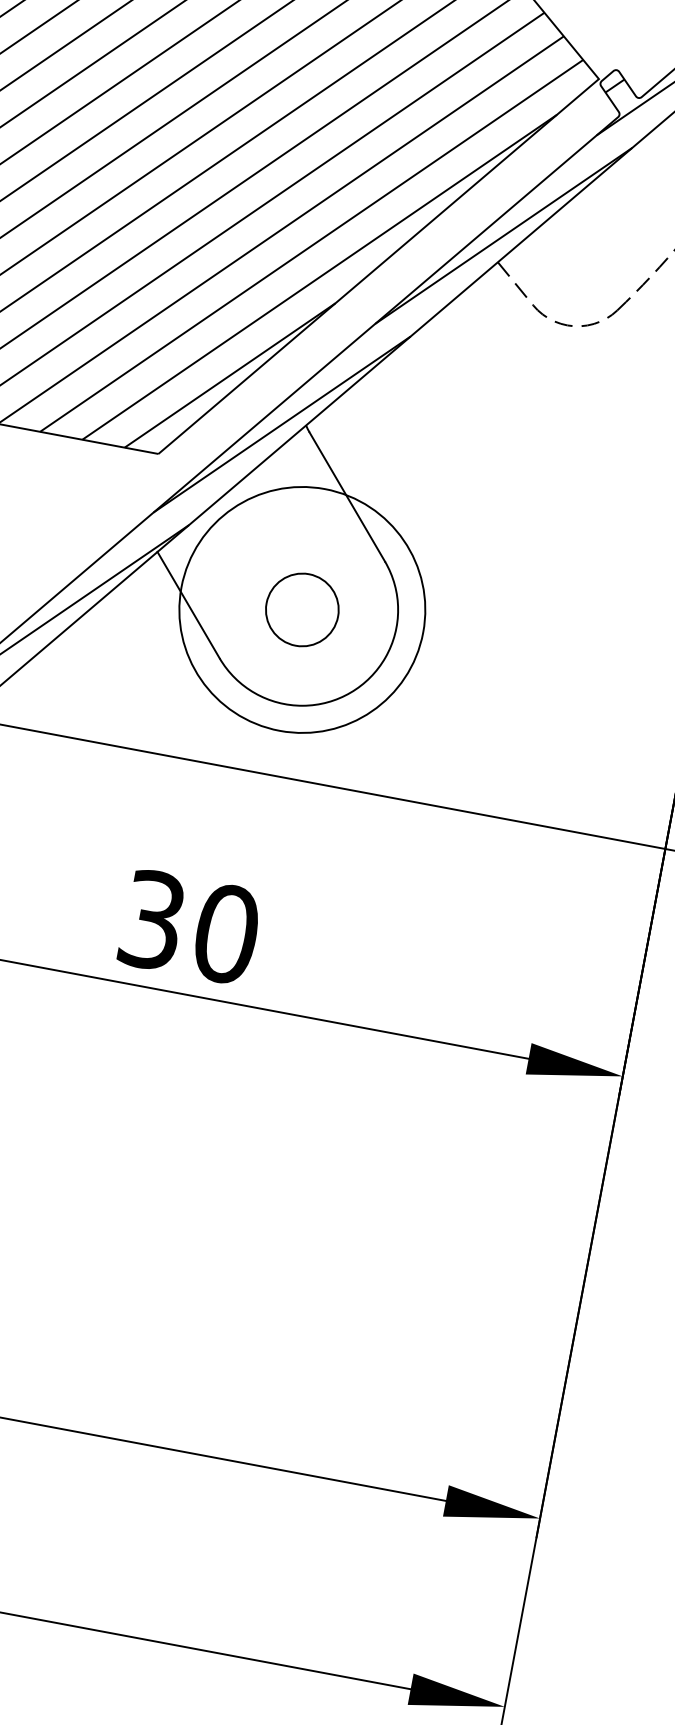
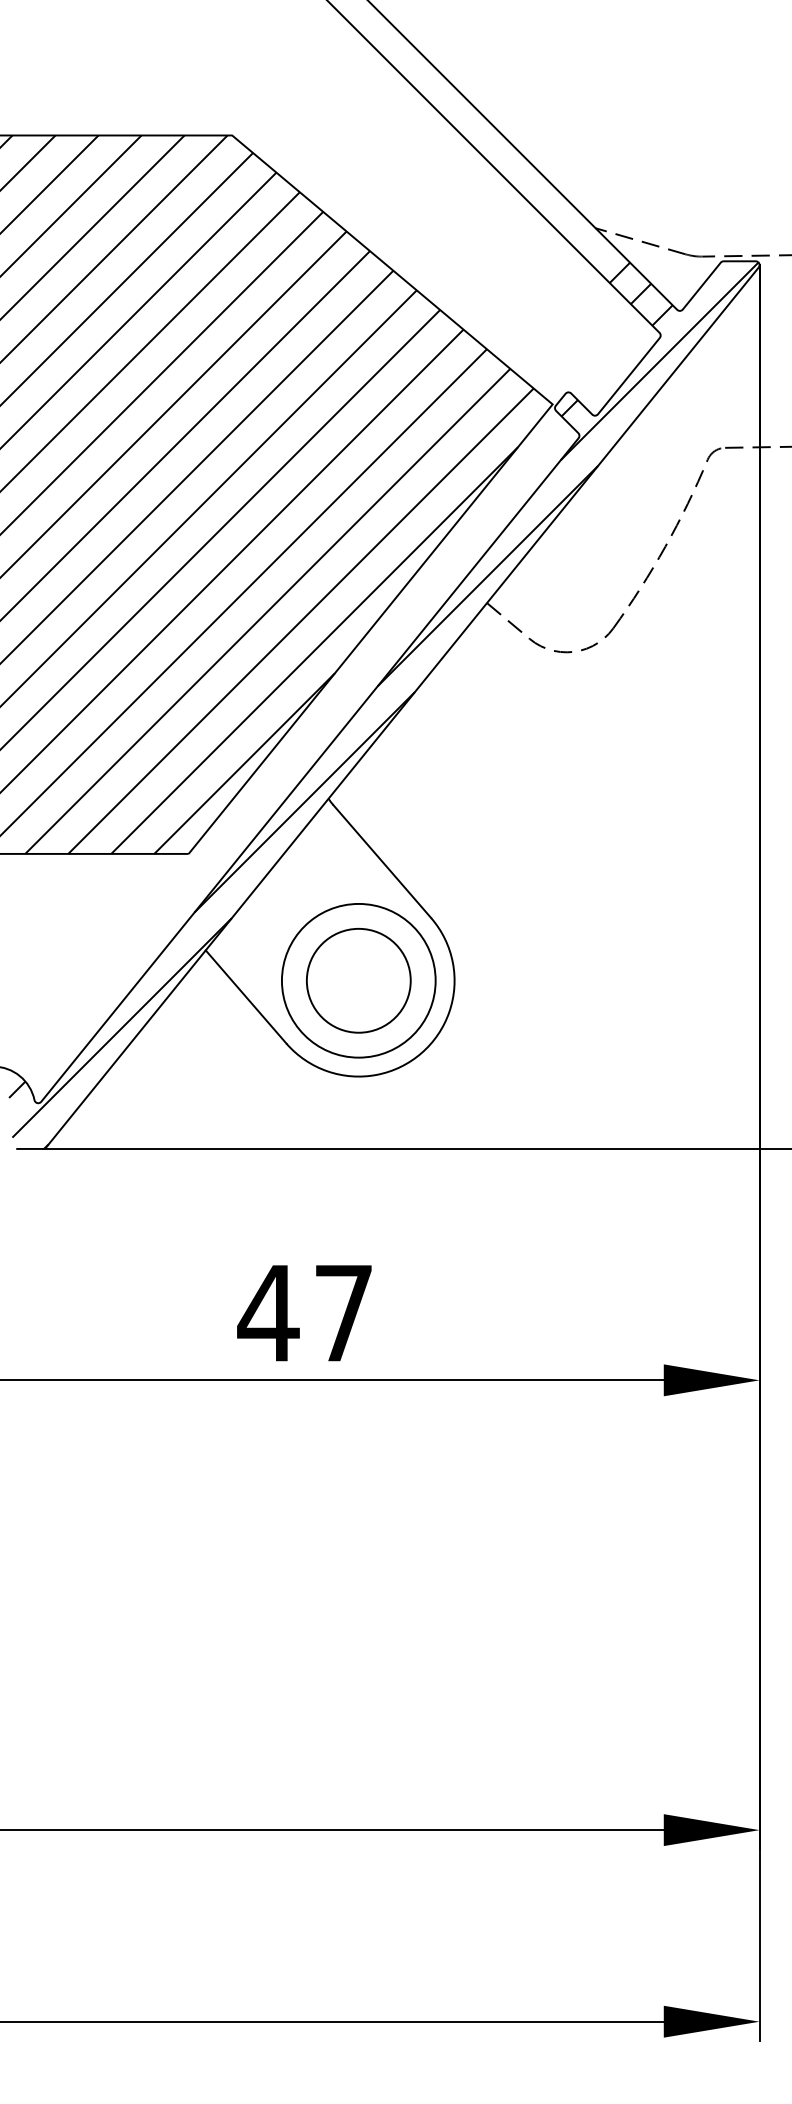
circle: (302, 609) -> (358, 980), size x0.62
circle: (302, 609) -> (358, 980), size x1.43
text: (188, 926) -> (305, 1312), 30 -> 47

